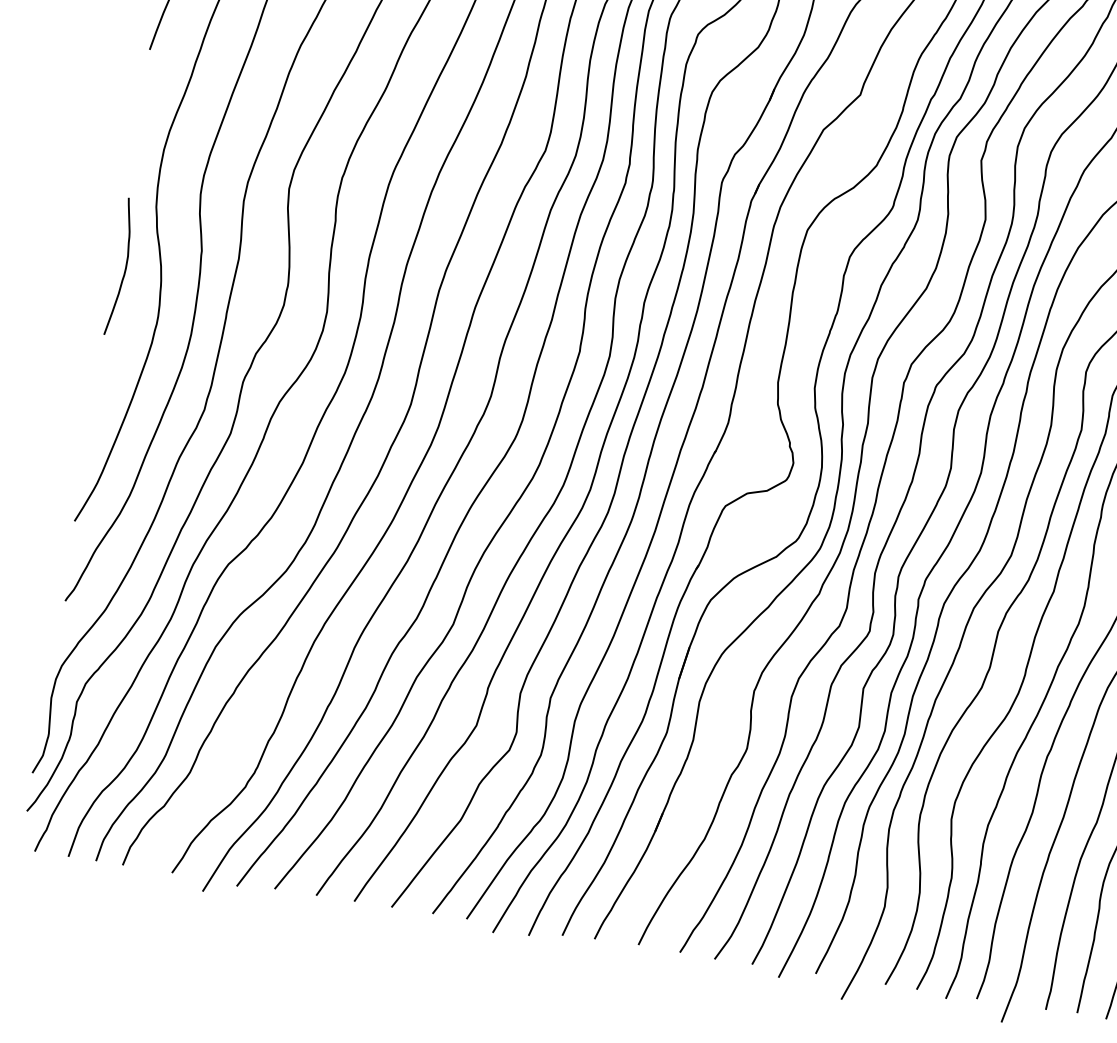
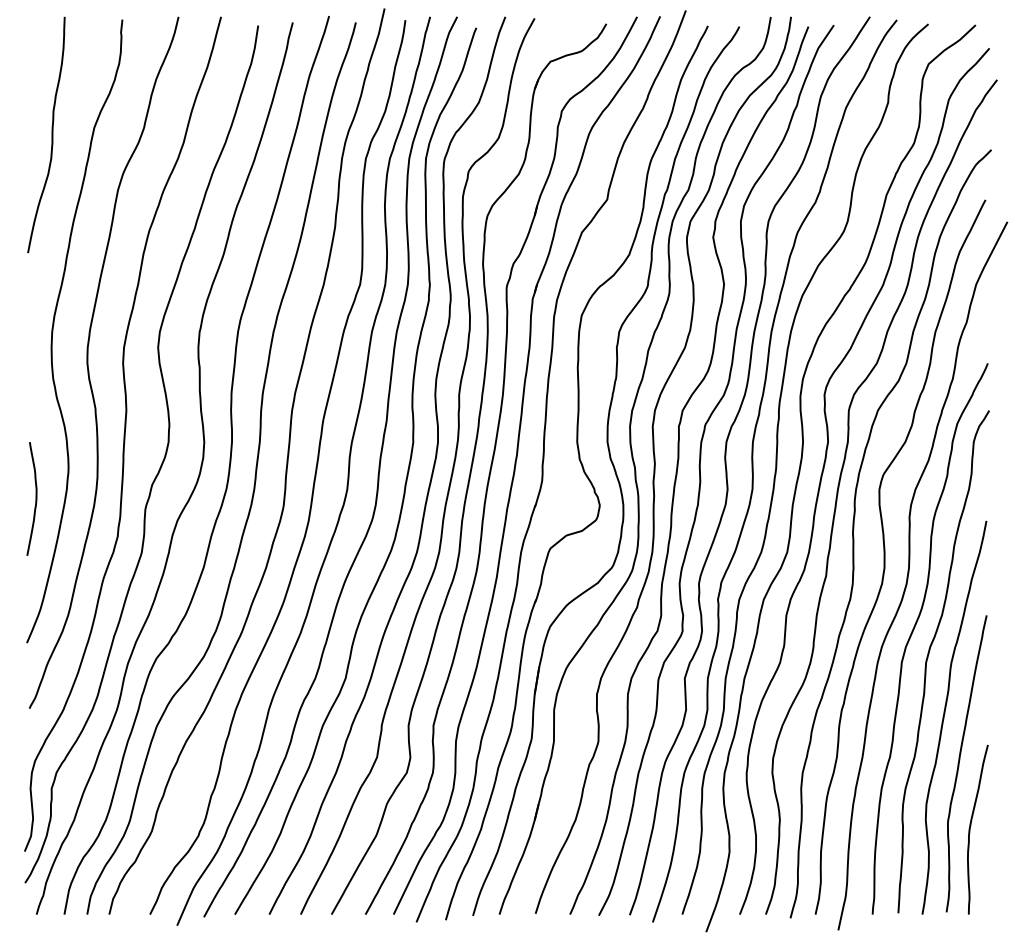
curve: (124, 267) -> (35, 498), moved

